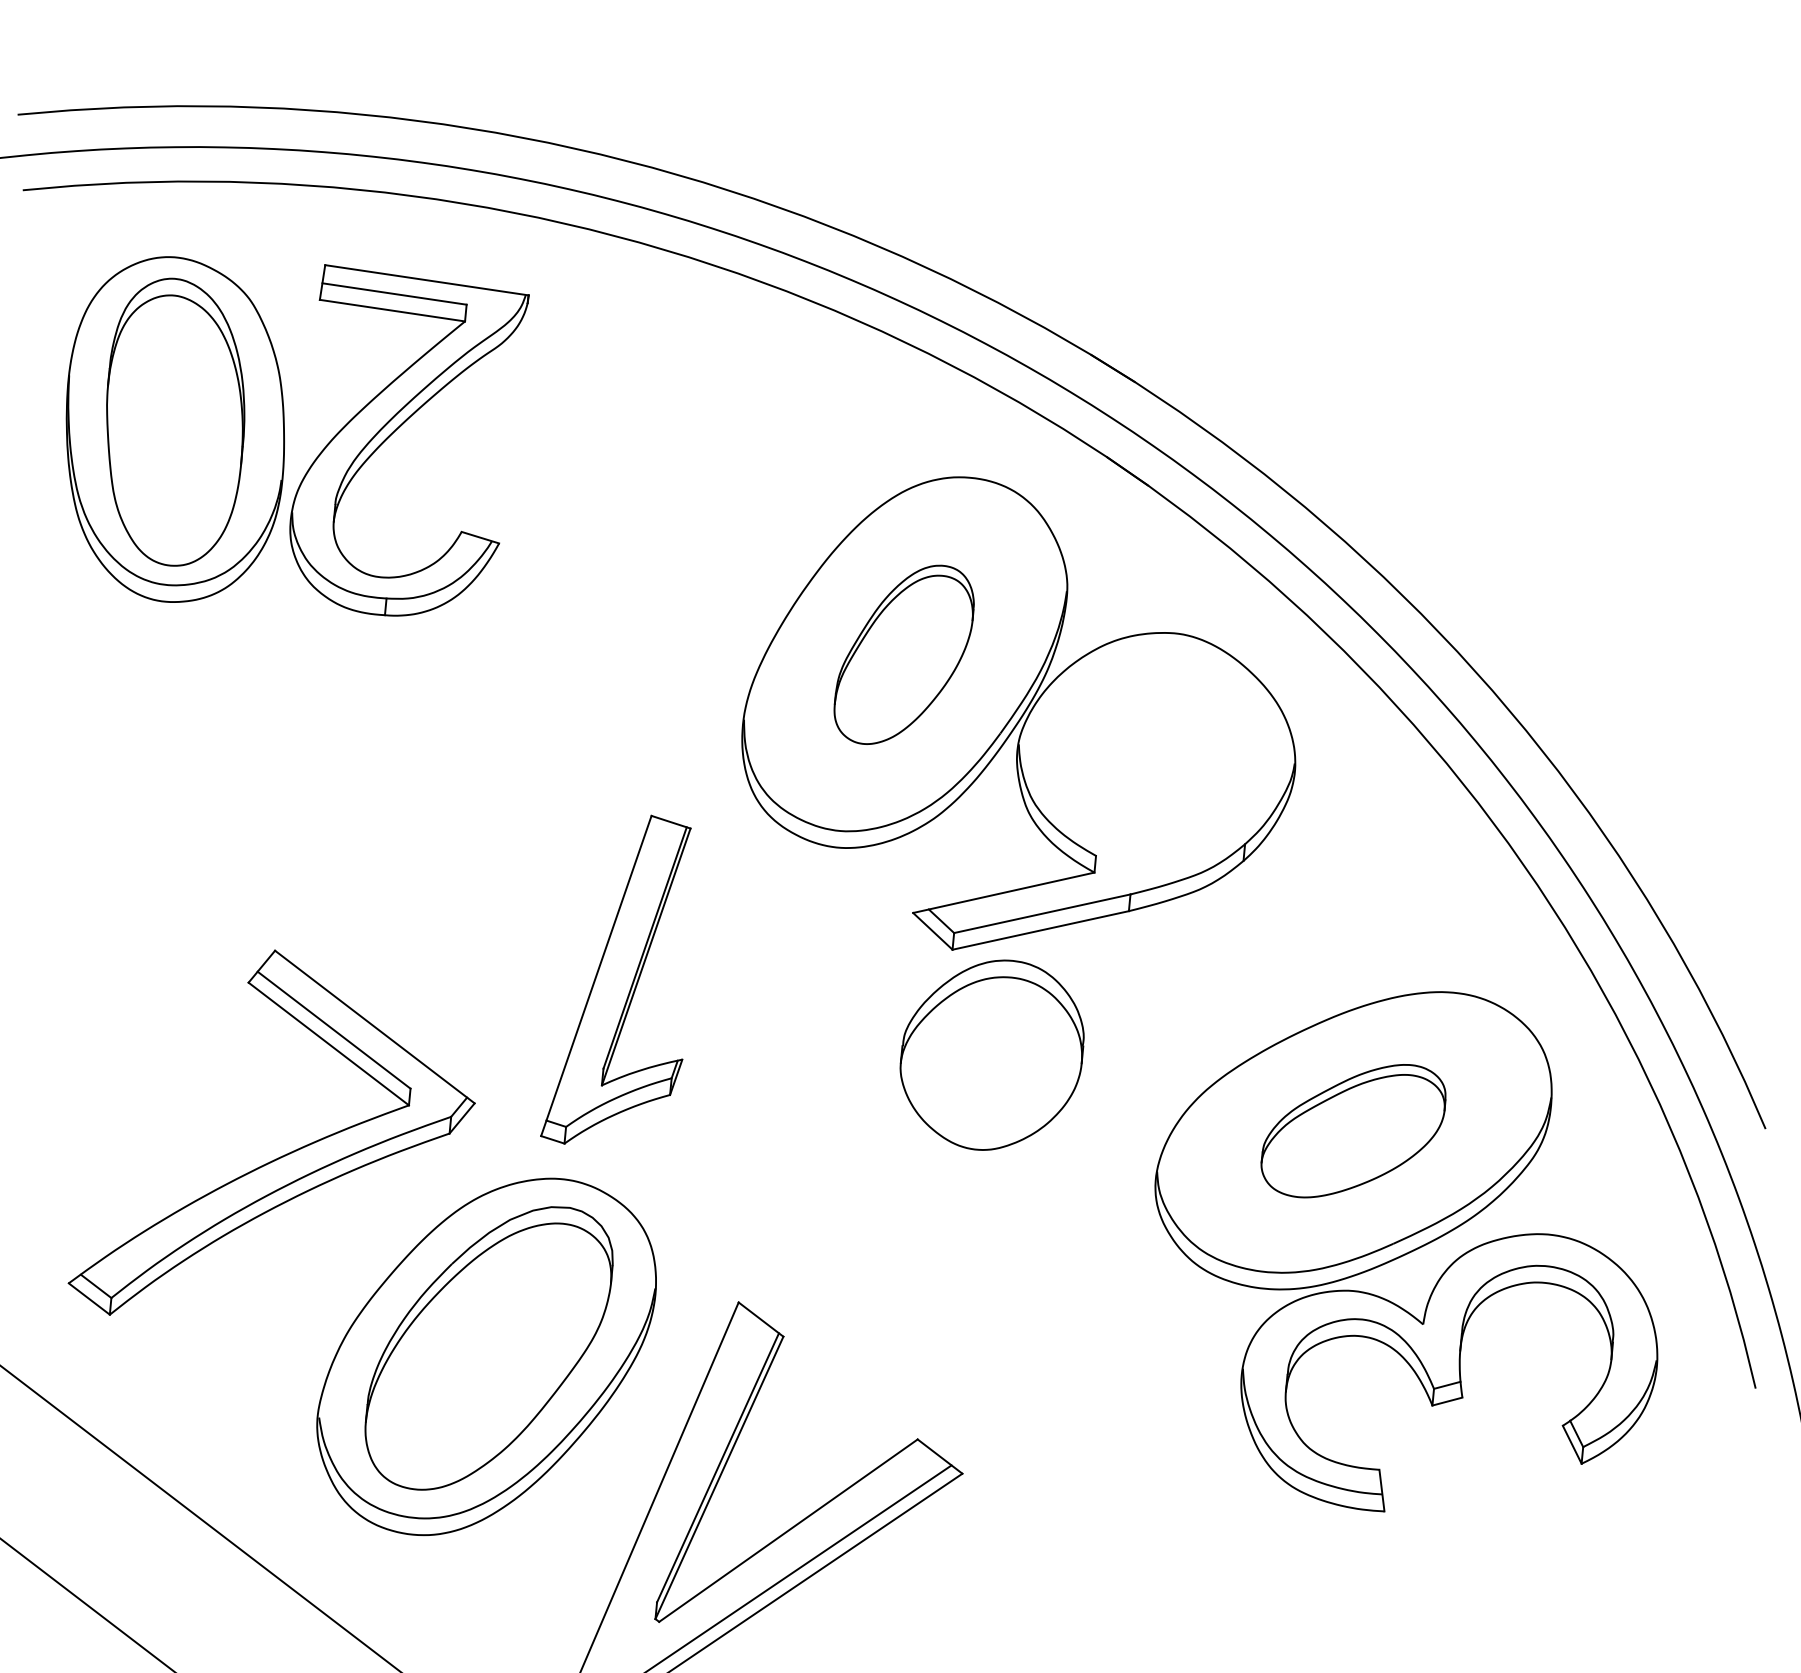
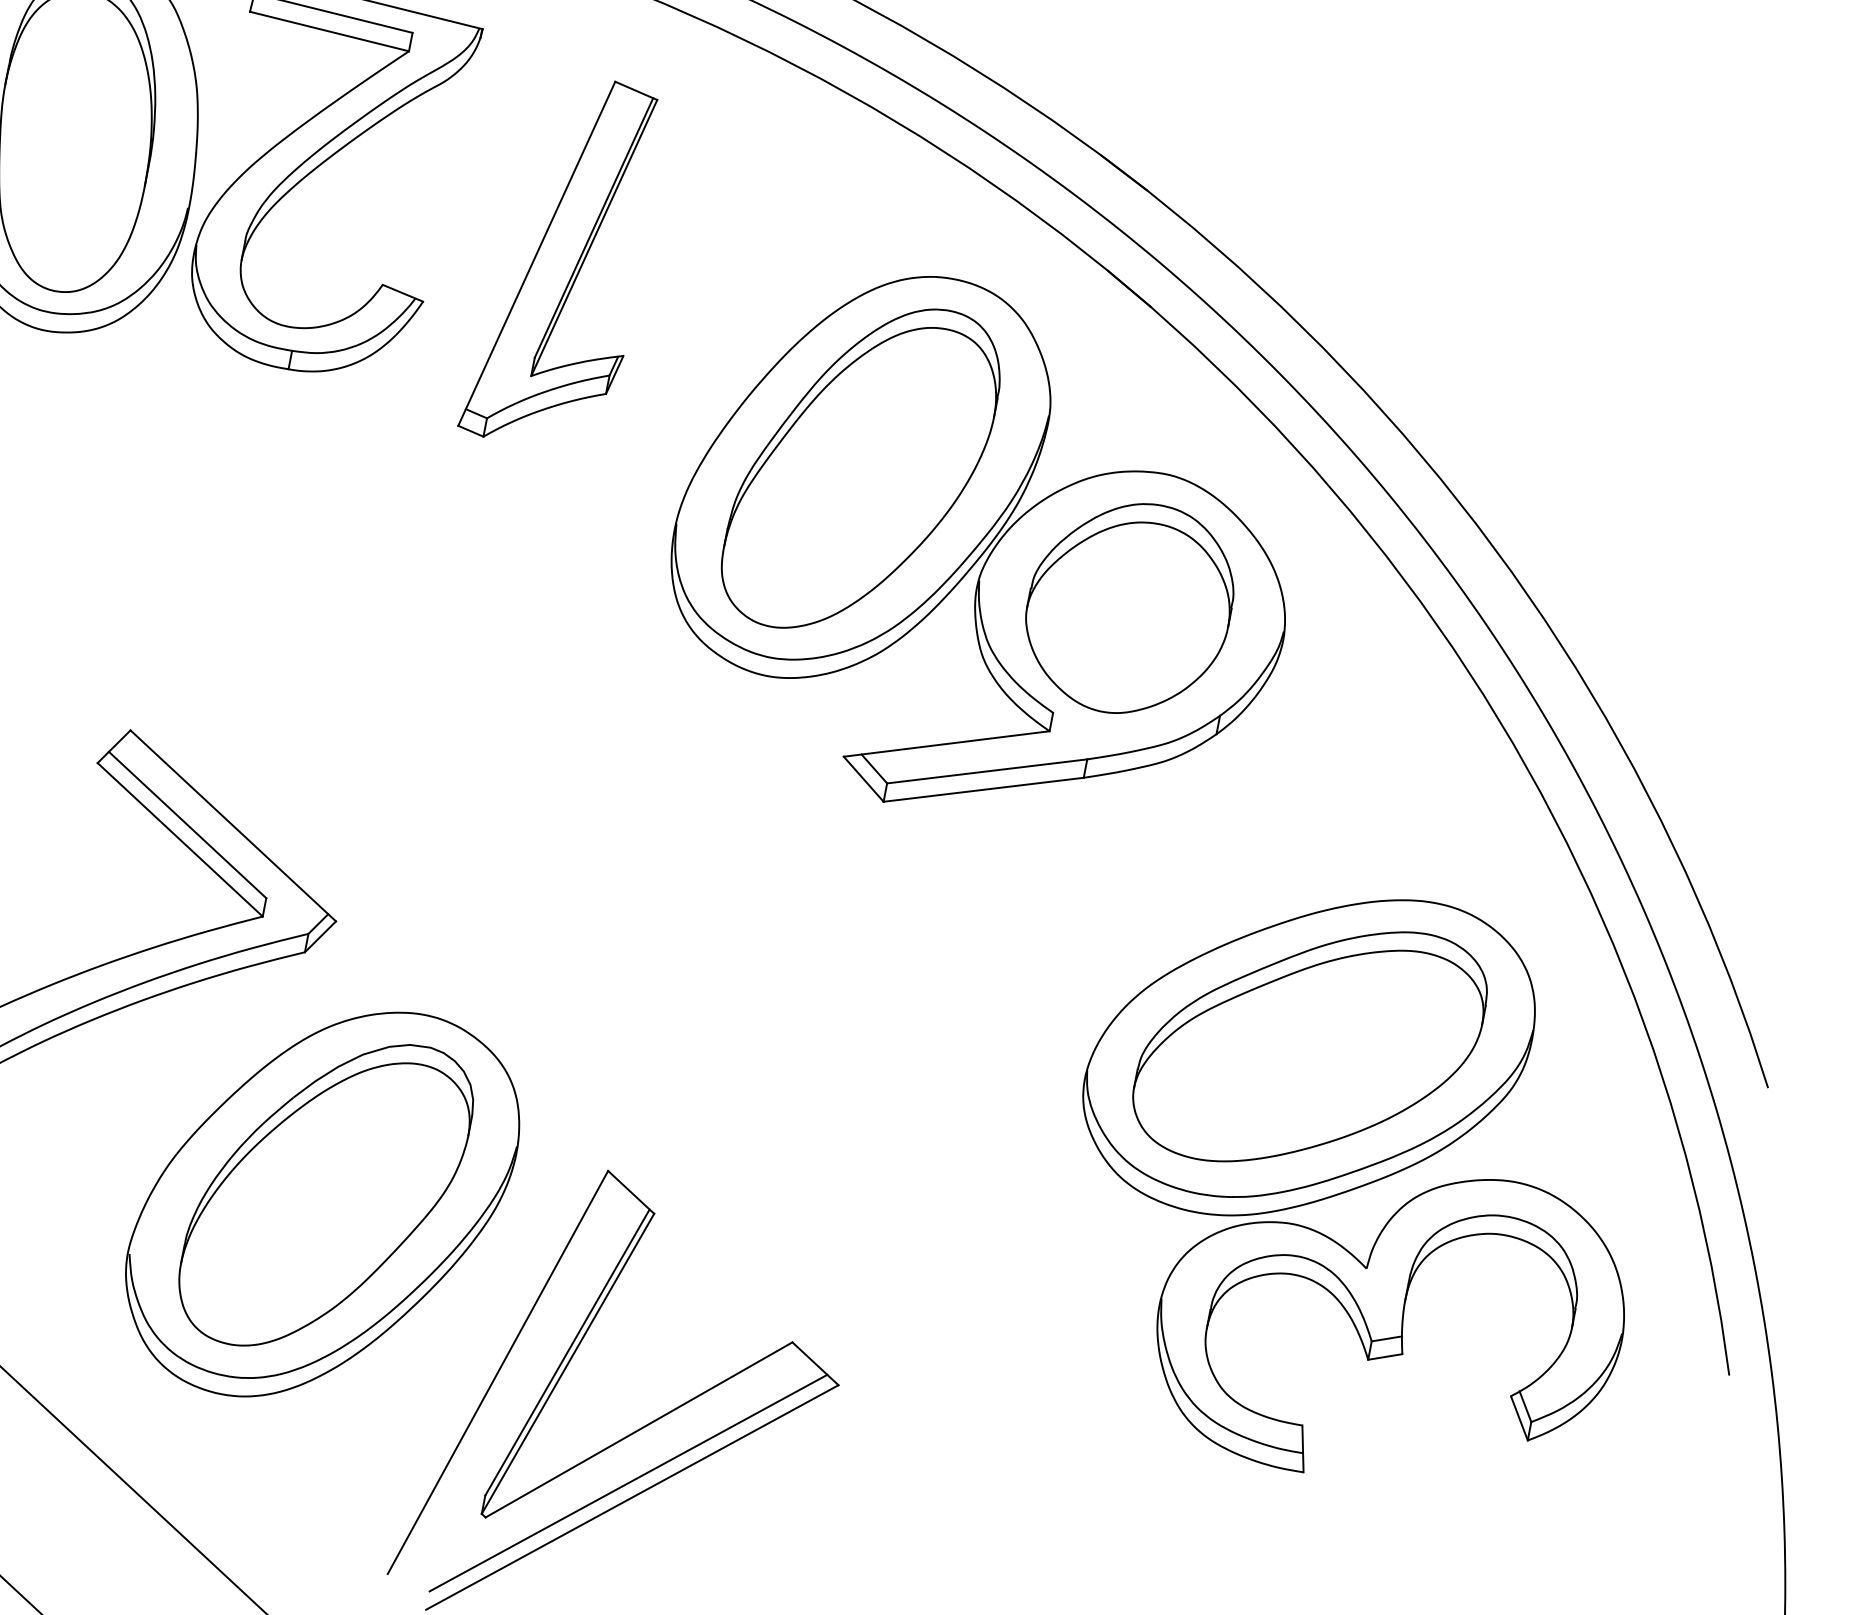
part: (904, 654) -> (861, 468), size x1.67
part: (615, 979) -> (557, 259), moved
part: (991, 1054) -> (1128, 607), moved
part: (1353, 1130) -> (1309, 1045), size x1.67

